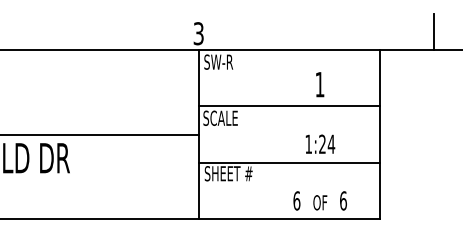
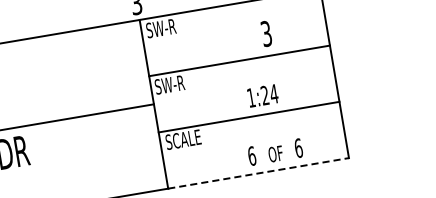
text: (319, 84) -> (265, 33), 1 -> 3
text: (223, 117) -> (175, 83), SCALE -> SW-R
text: (320, 143) -> (262, 95), moved
text: (231, 173) -> (192, 137), SHEET # -> SCALE
text: (319, 200) -> (274, 151), moved
line: (289, 218) -> (258, 173), solid -> dashed

